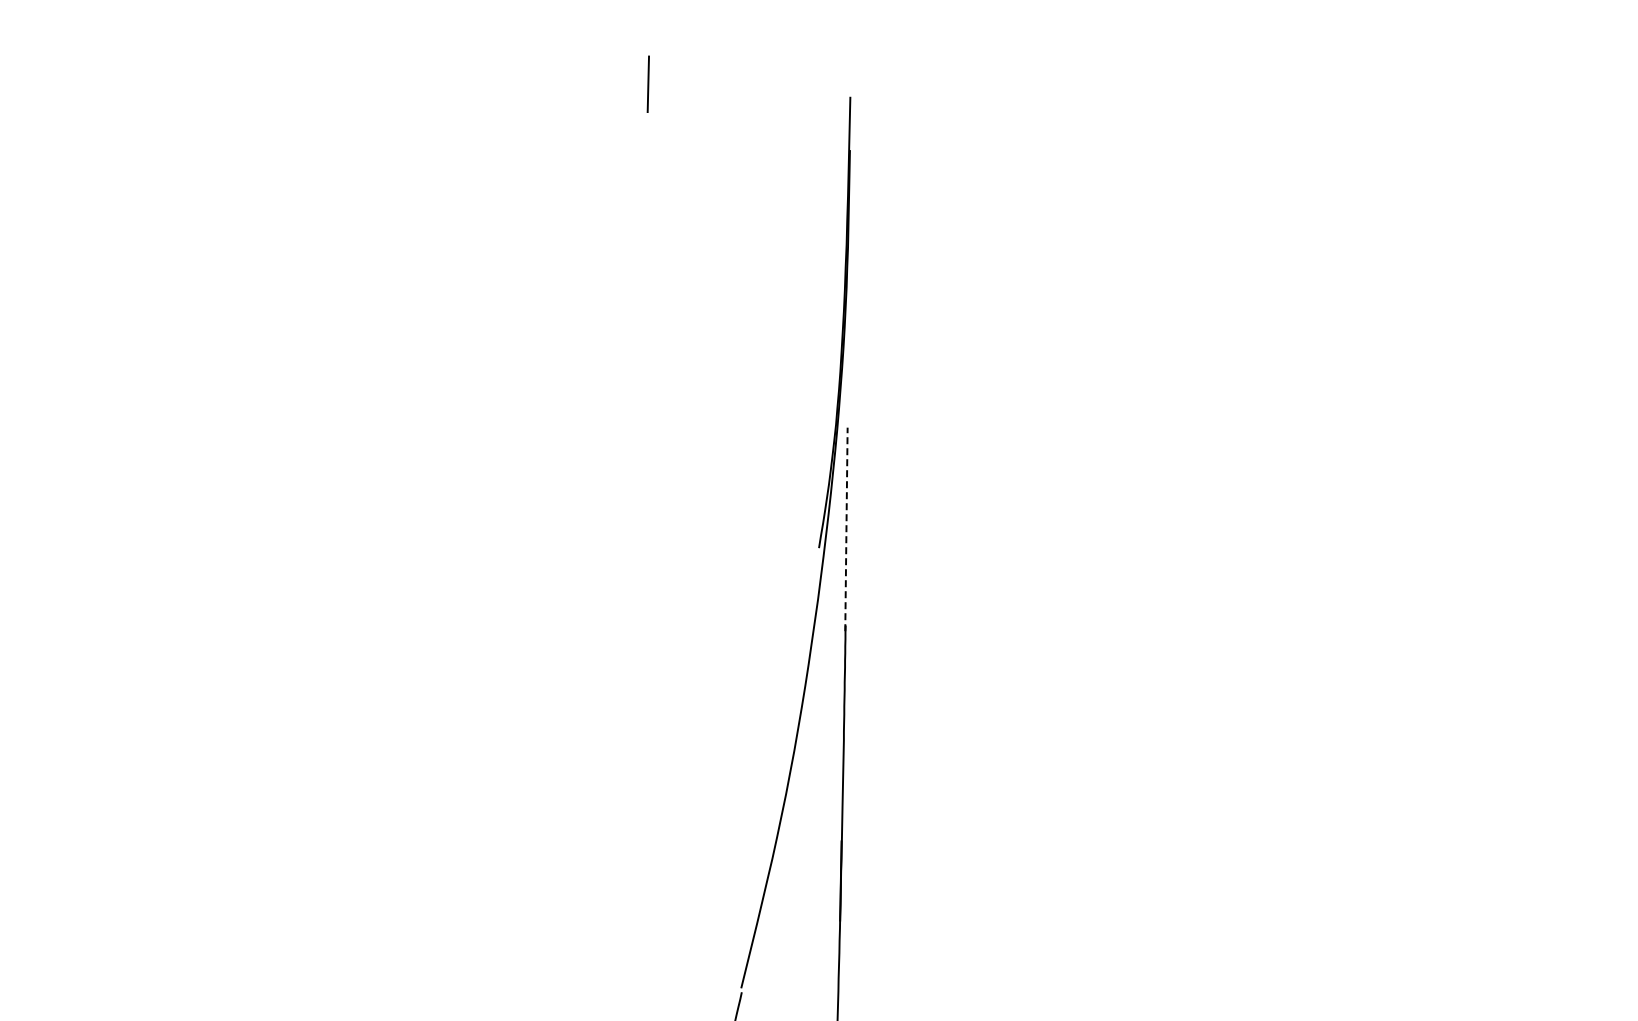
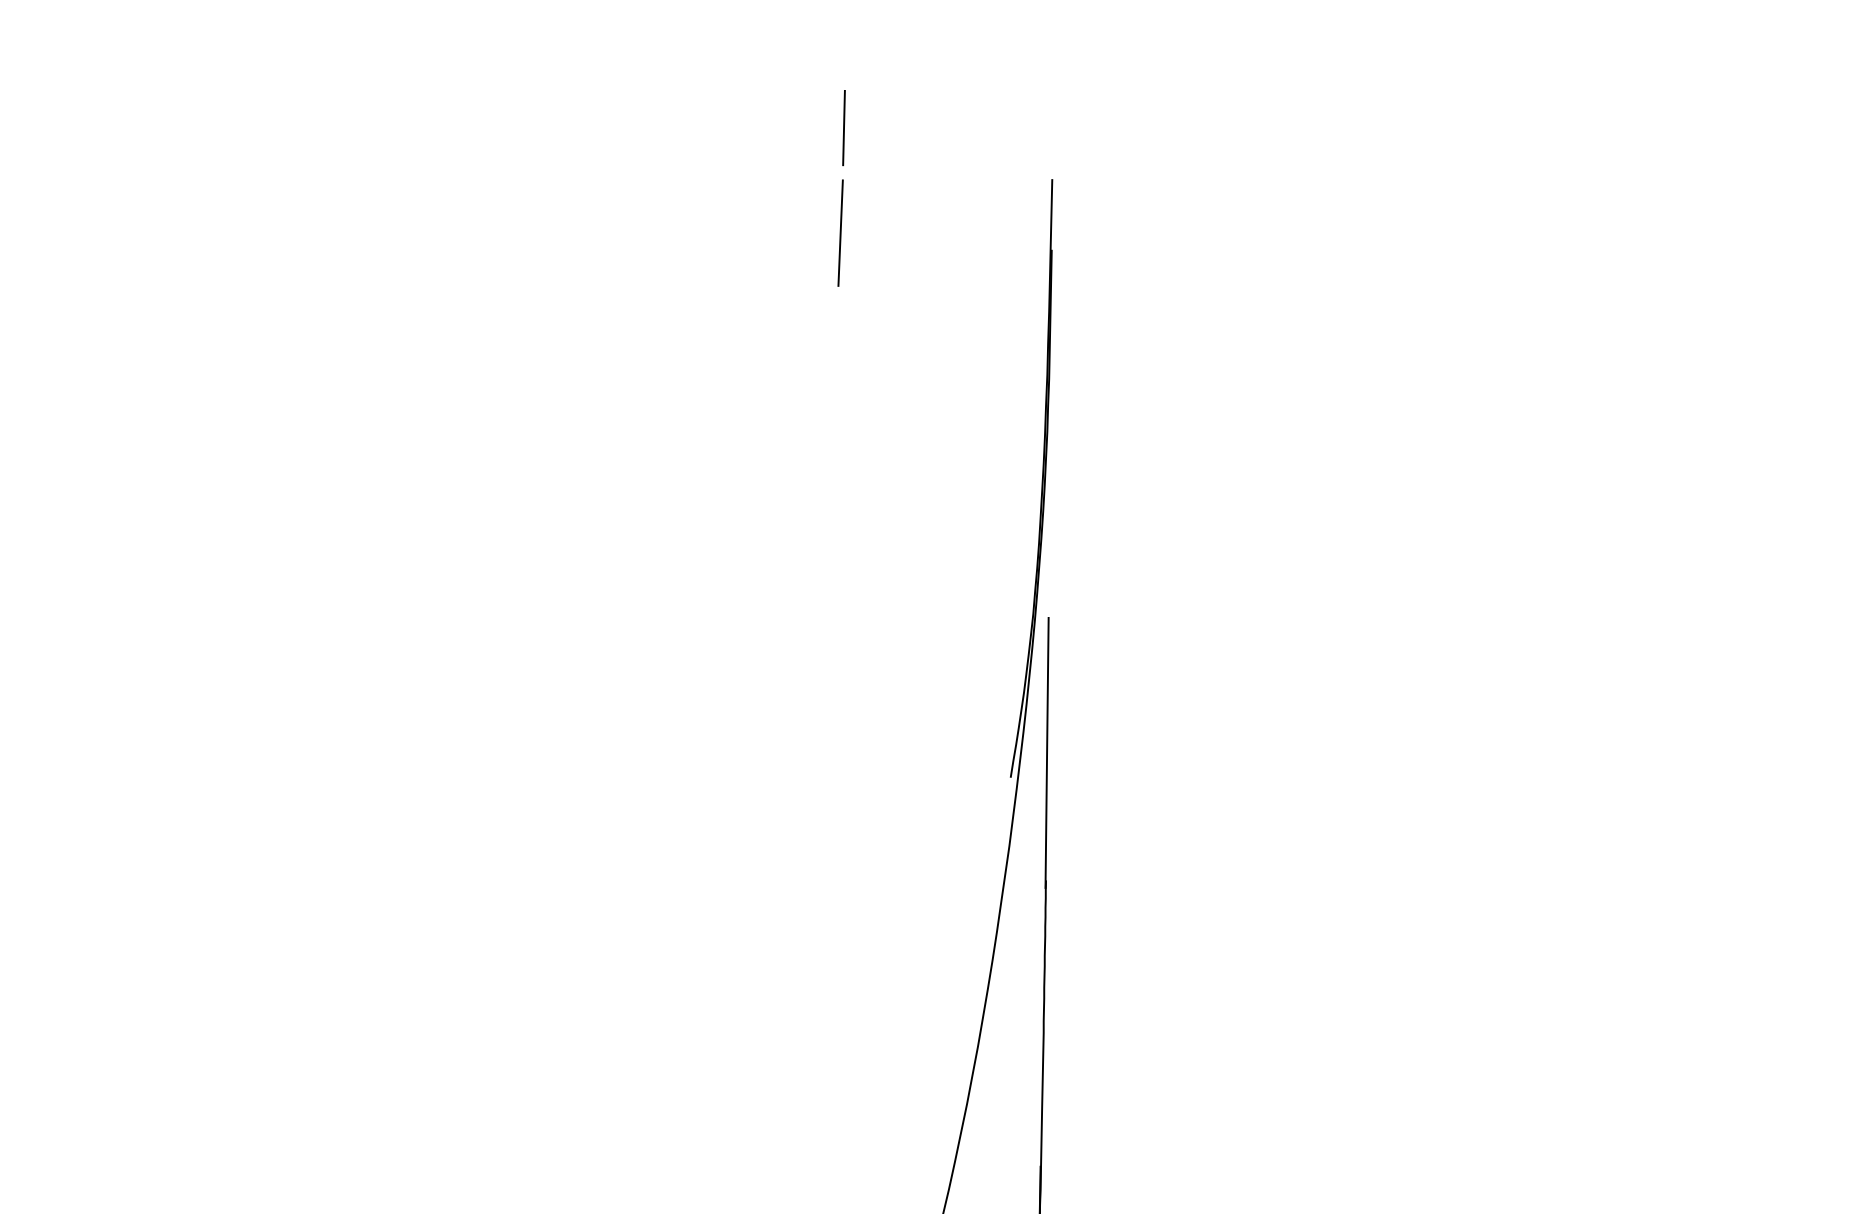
line: (647, 83) -> (842, 127), moved
line: (690, 137) -> (840, 233), added
line: (846, 529) -> (1047, 753), dashed -> solid

